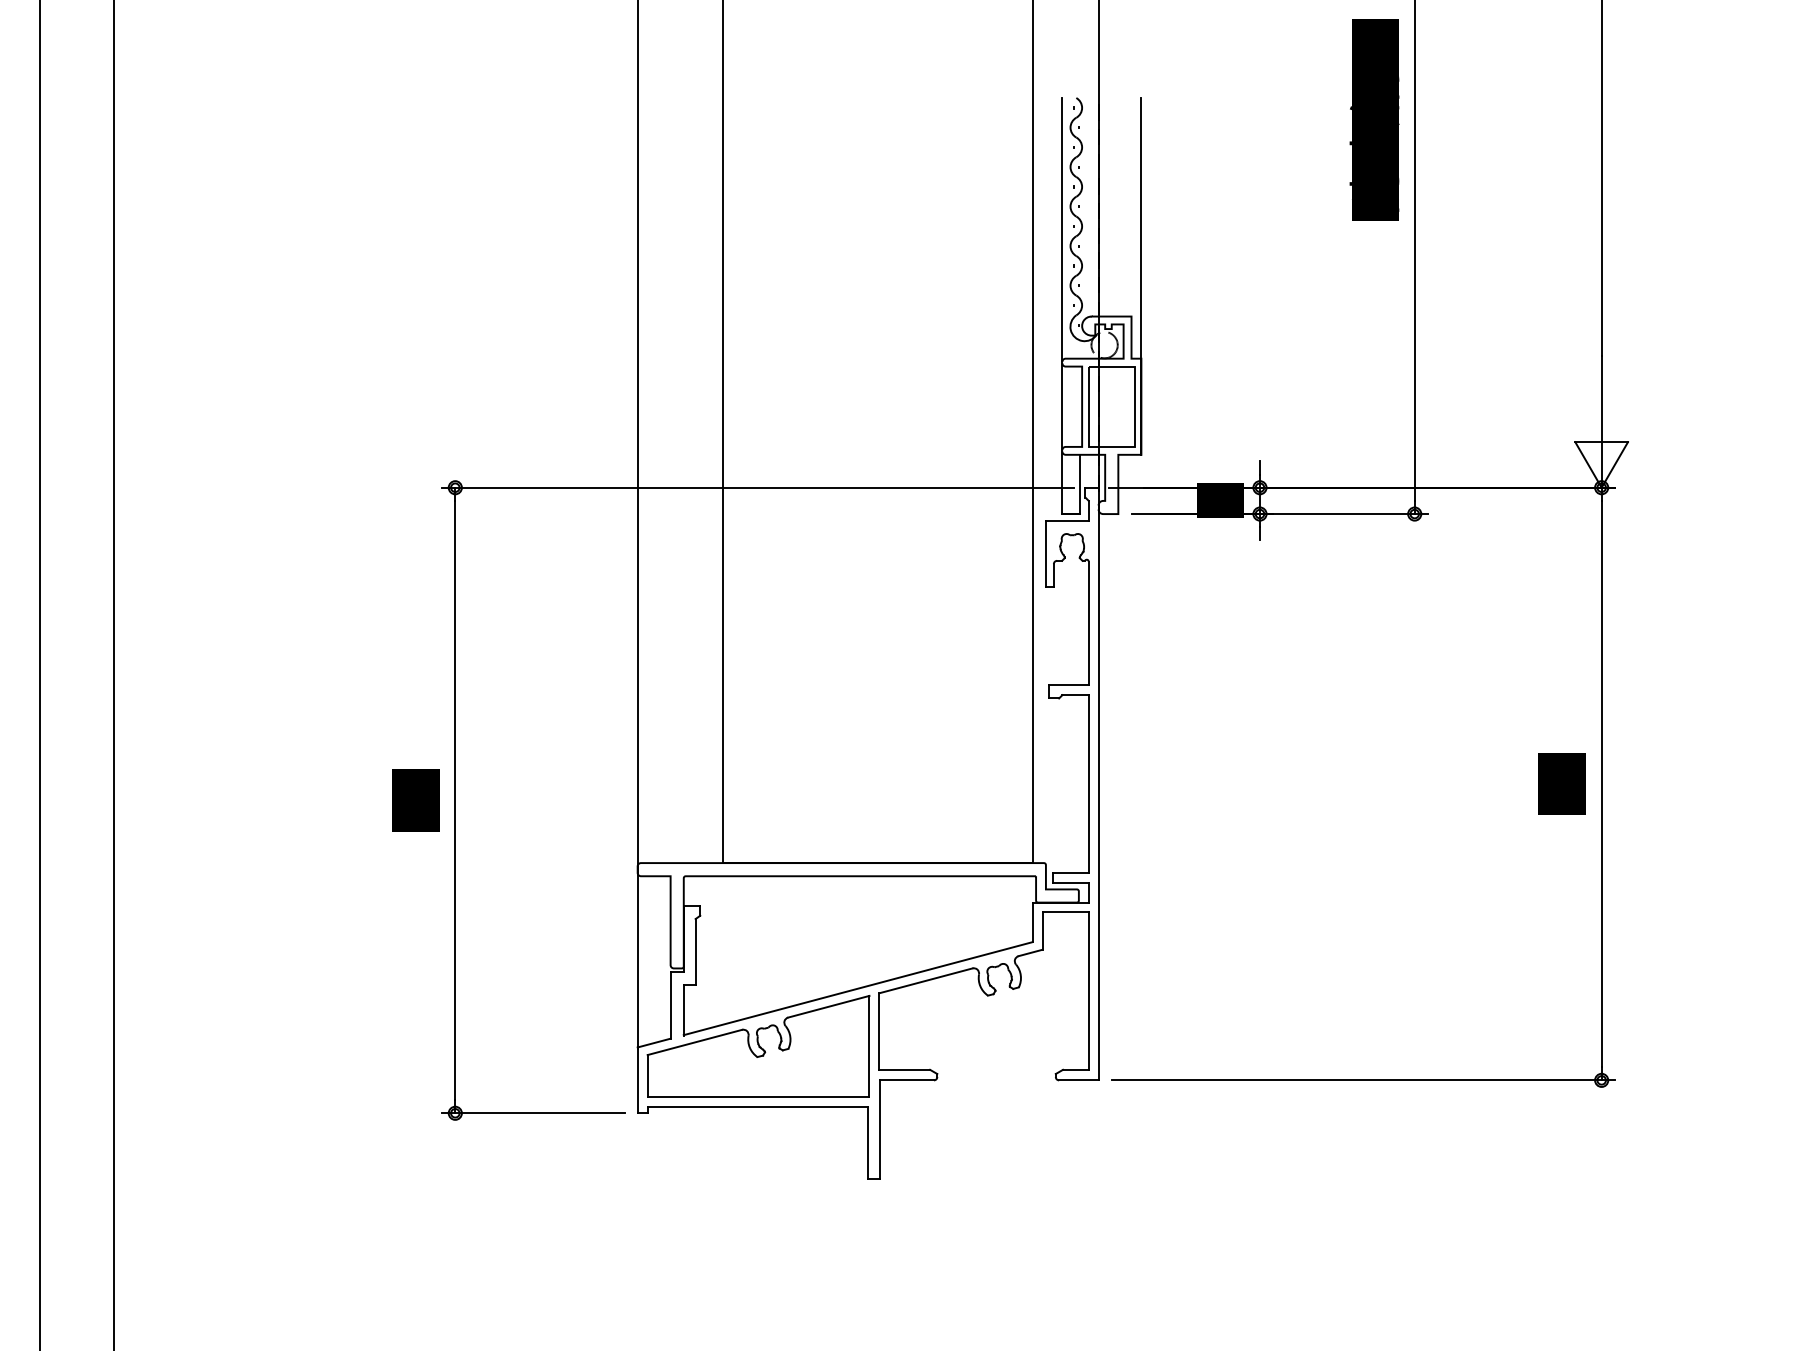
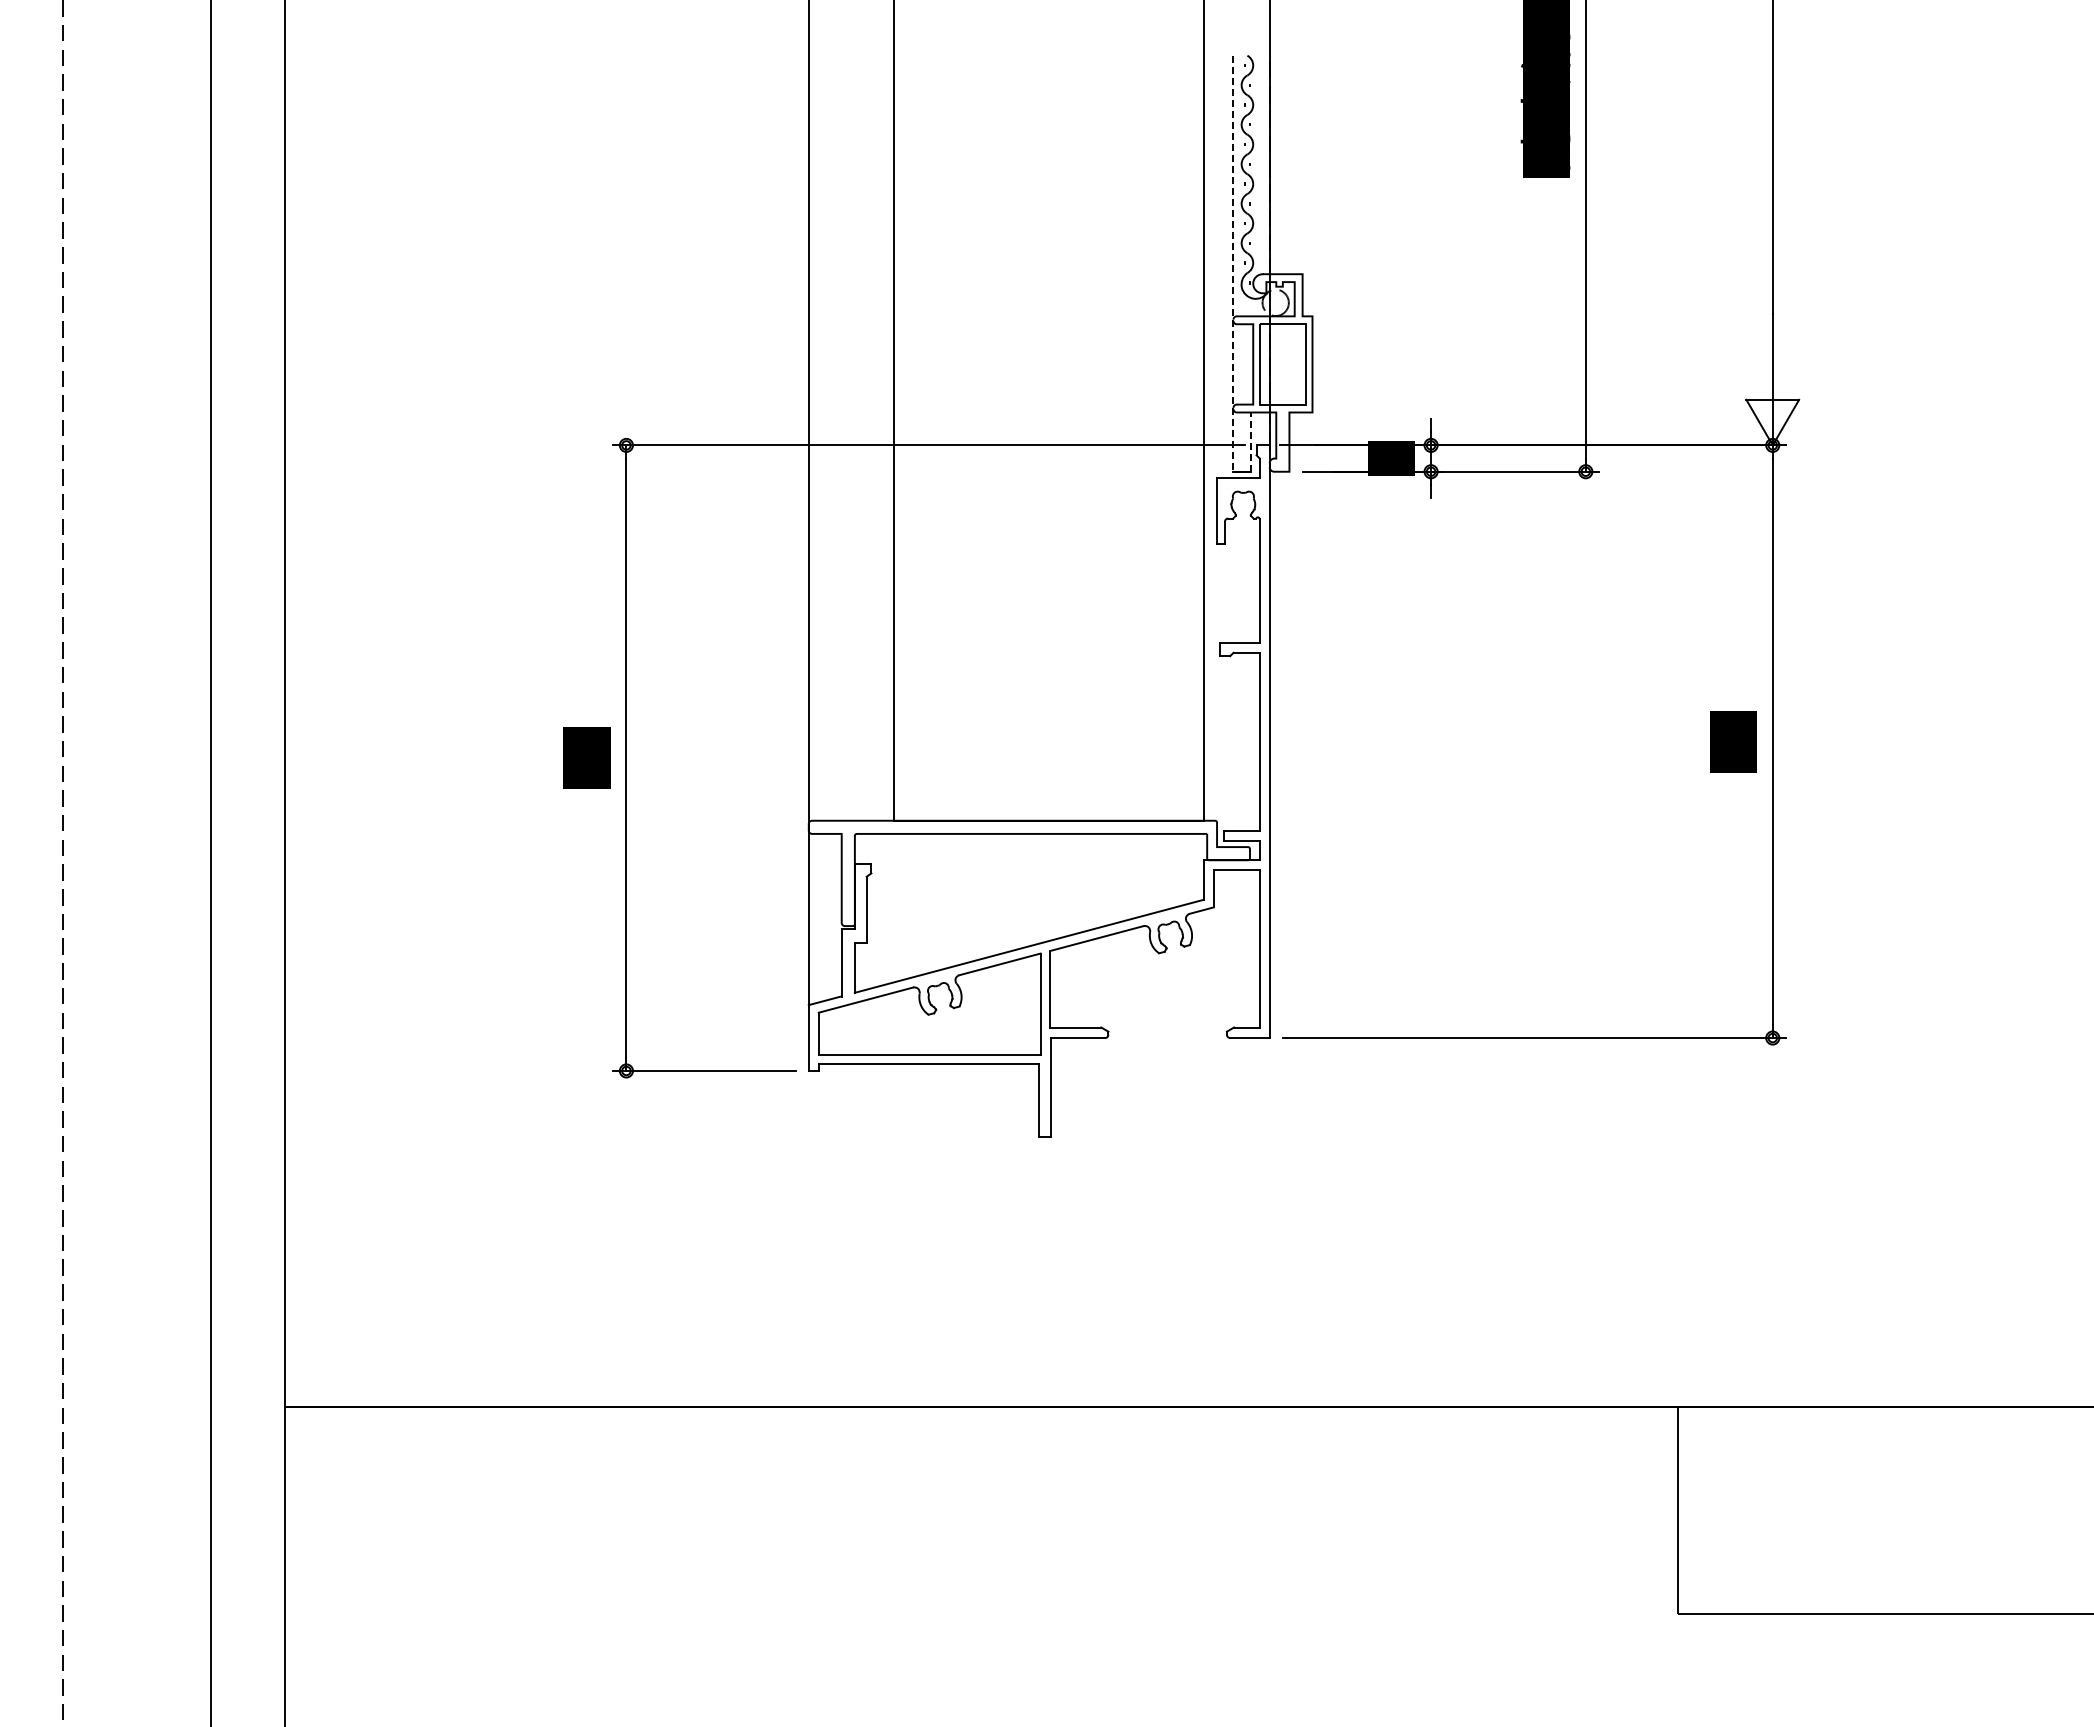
line: (1141, 275) -> (1312, 233), removed
line: (1062, 306) -> (1233, 264), solid -> dashed
line: (1080, 484) -> (1251, 442), solid -> dashed

